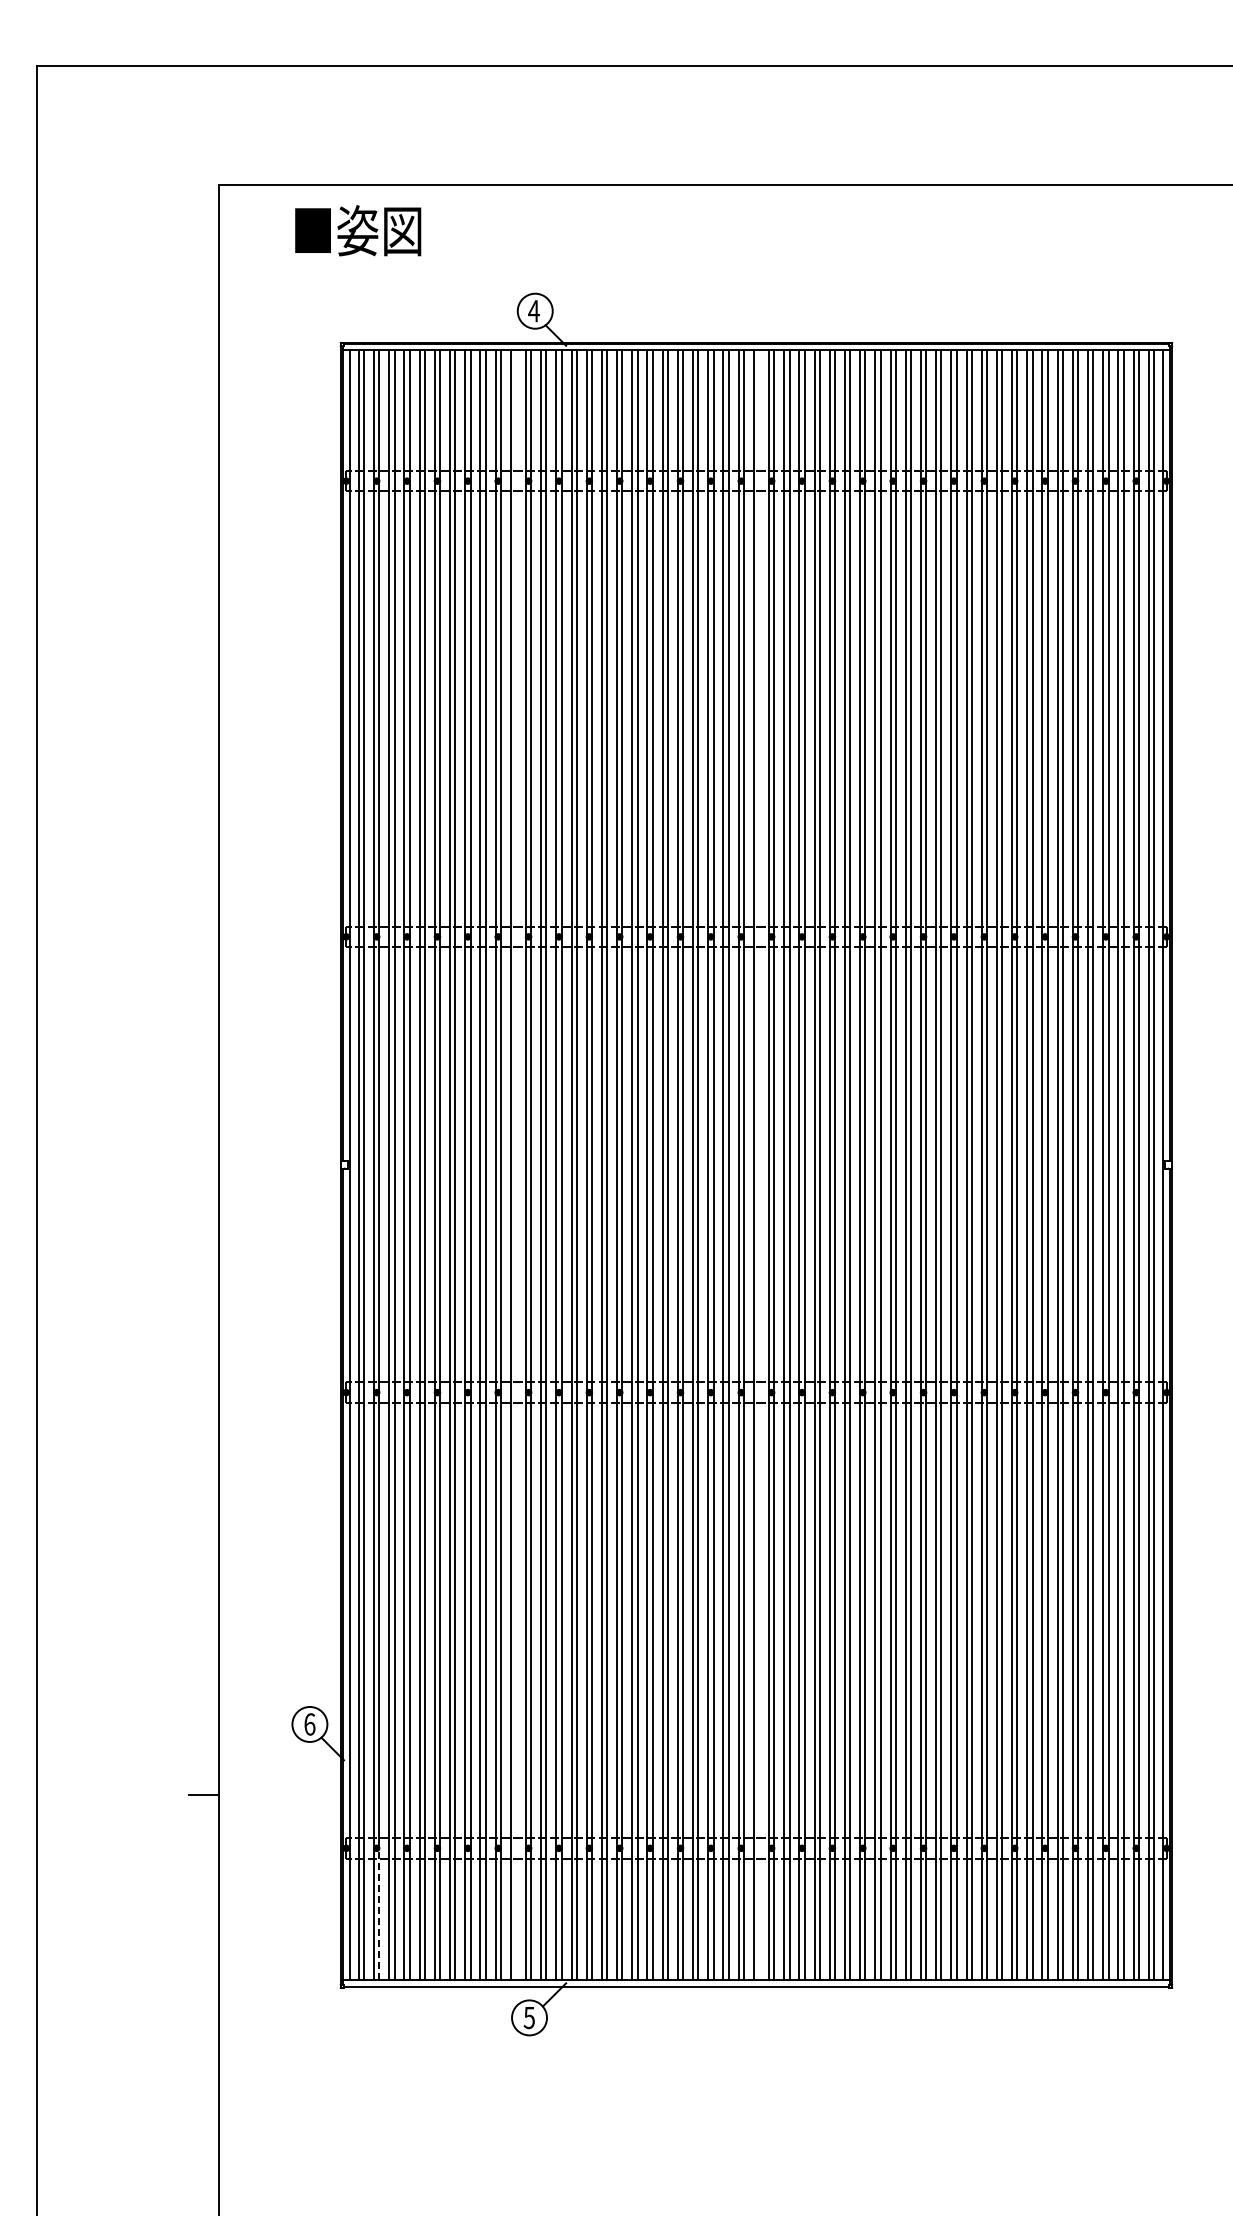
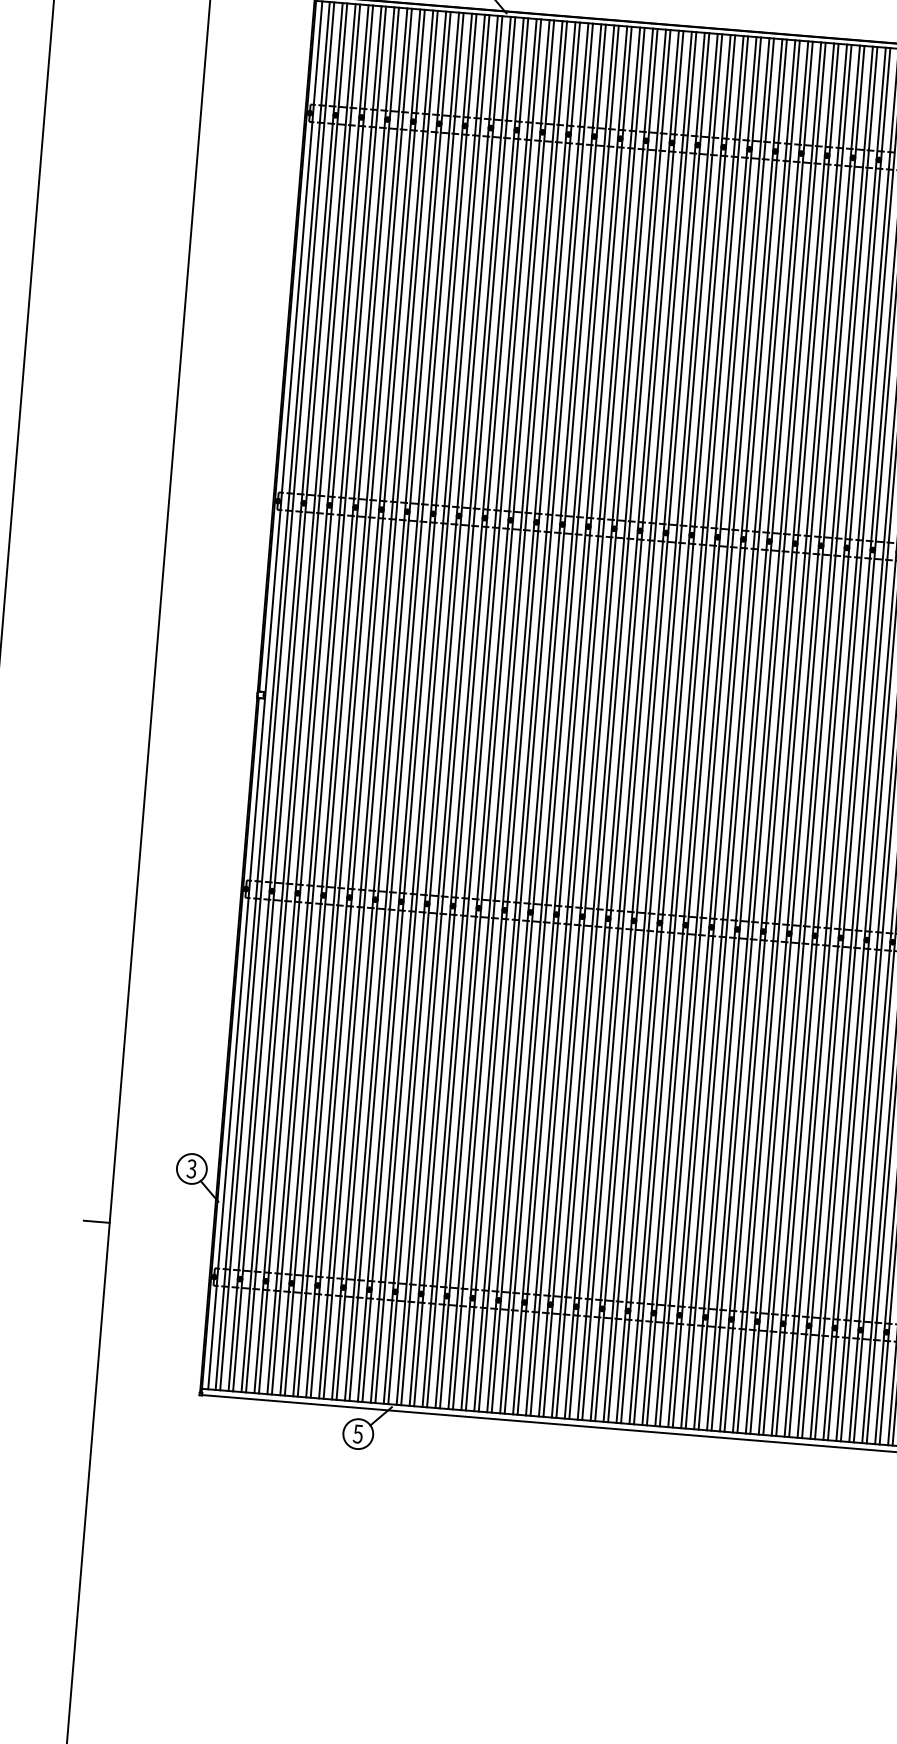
line: (516, 1164) -> (406, 706), added
line: (759, 1164) -> (613, 723), added
text: (309, 1724) -> (191, 1168), 6 -> 3
line: (379, 1914) -> (237, 1335), dashed -> solid

